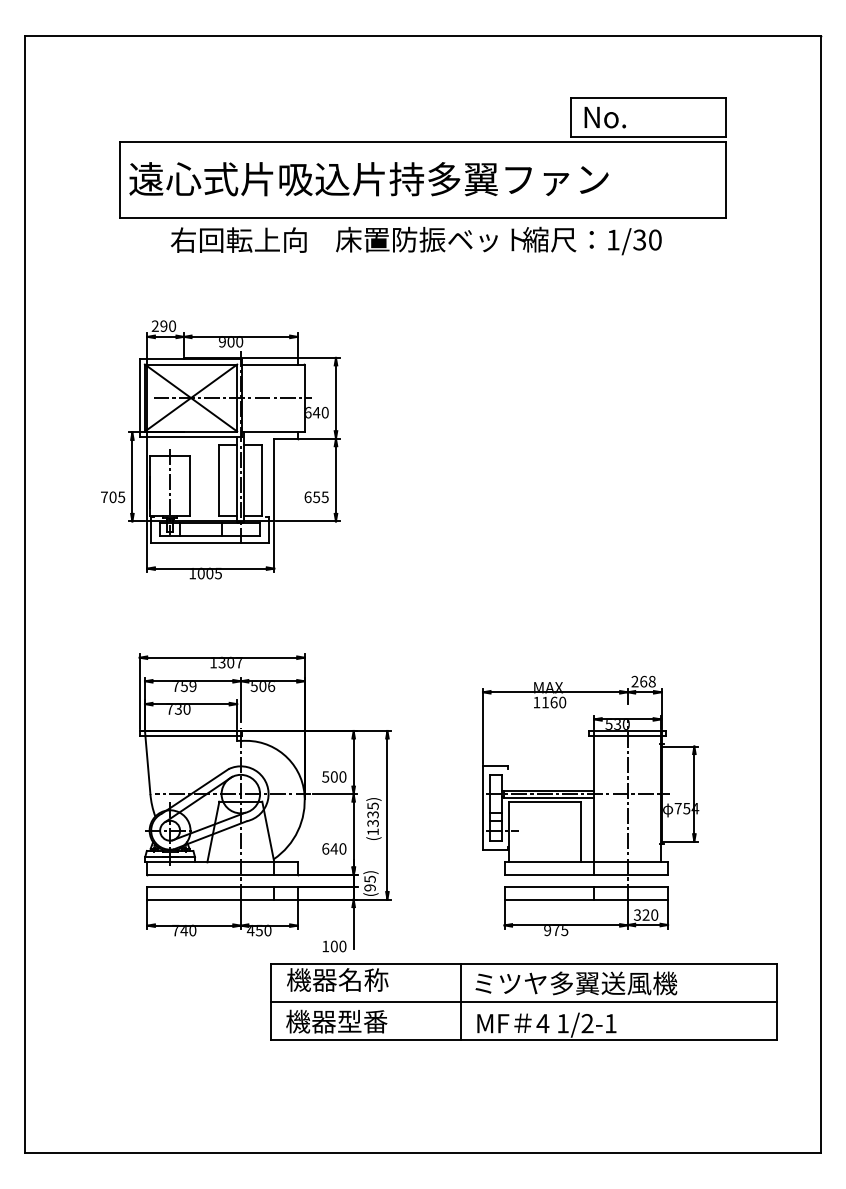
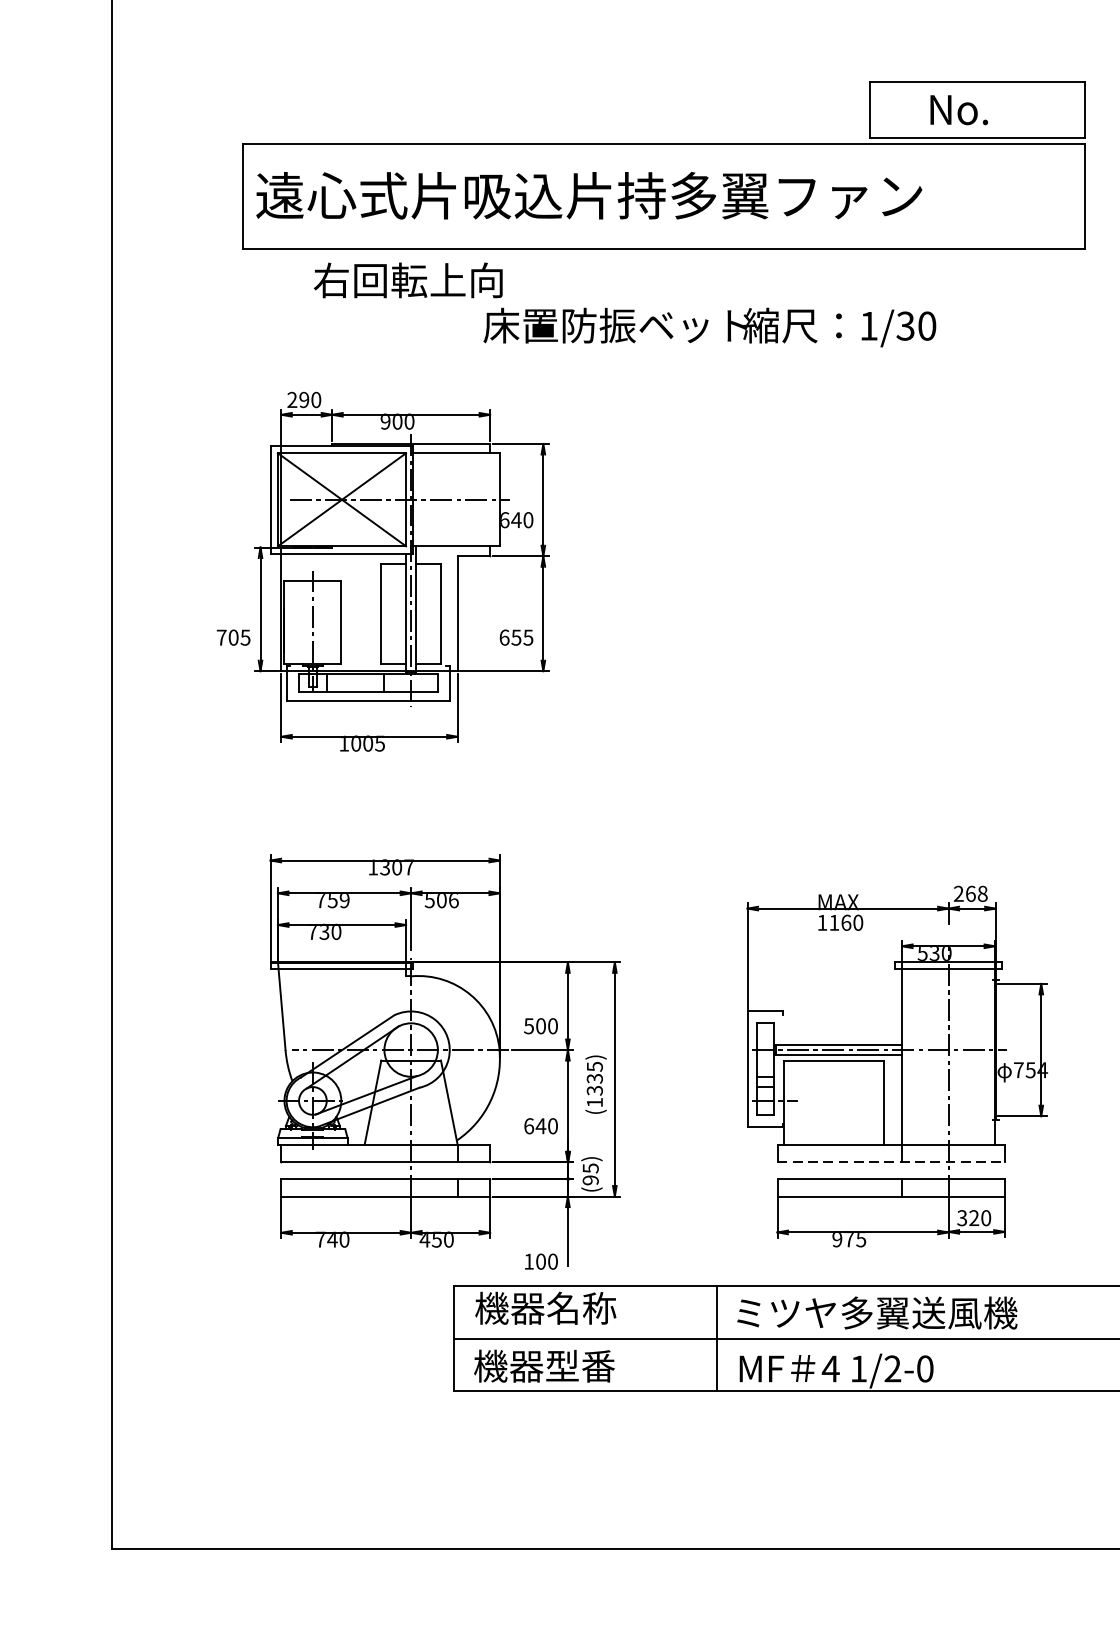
text: (604, 117) -> (958, 110), moved
text: (498, 240) -> (709, 326), moved
line: (586, 874) -> (891, 1161), solid -> dashed
text: (610, 1023) -> (924, 1368), 1/2-1 -> 1/2-0

